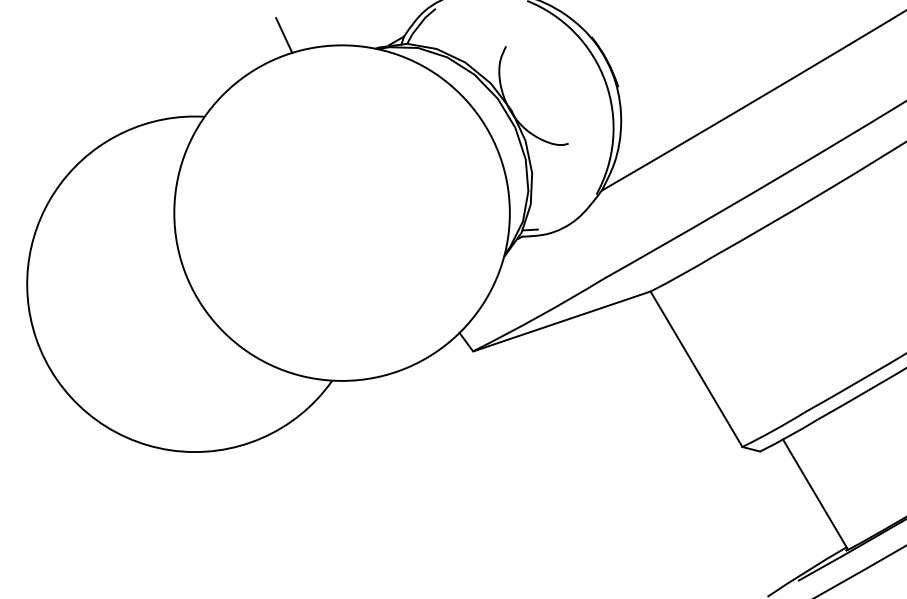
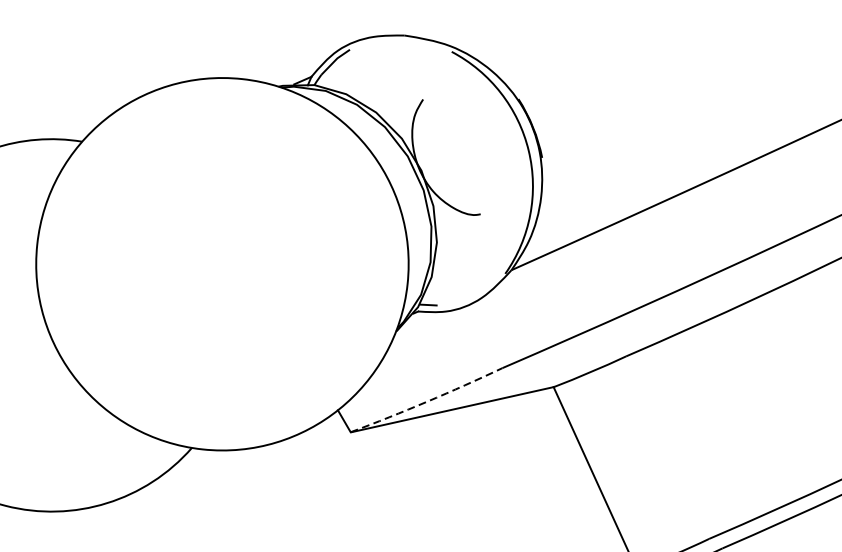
line: (284, 35) -> (179, 61), removed
arc: (538, 316) -> (427, 401), solid -> dashed

